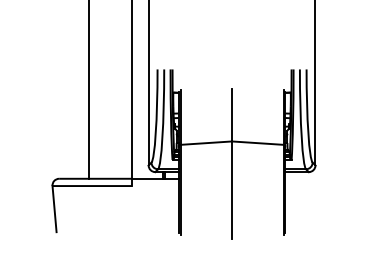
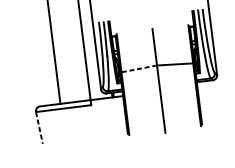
line: (206, 143) -> (139, 69), solid -> dashed
line: (54, 209) -> (39, 128), solid -> dashed

